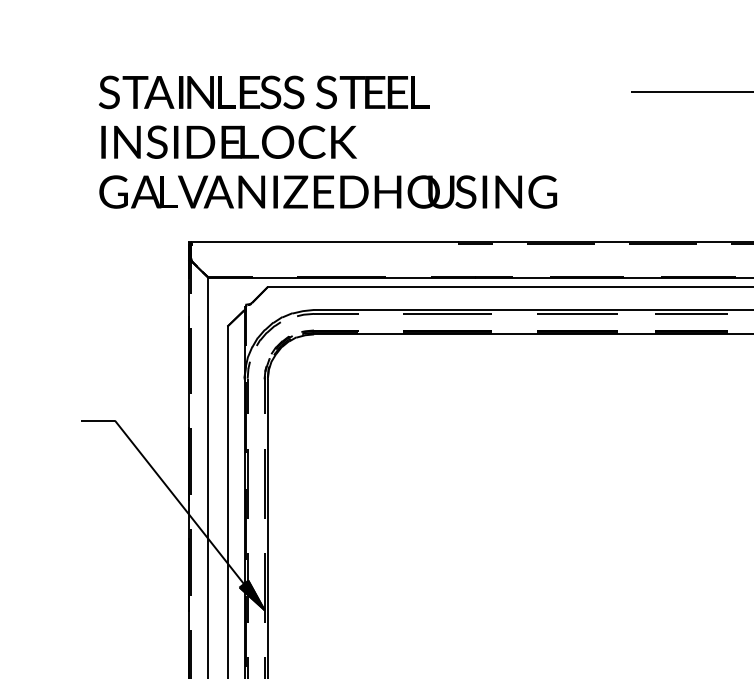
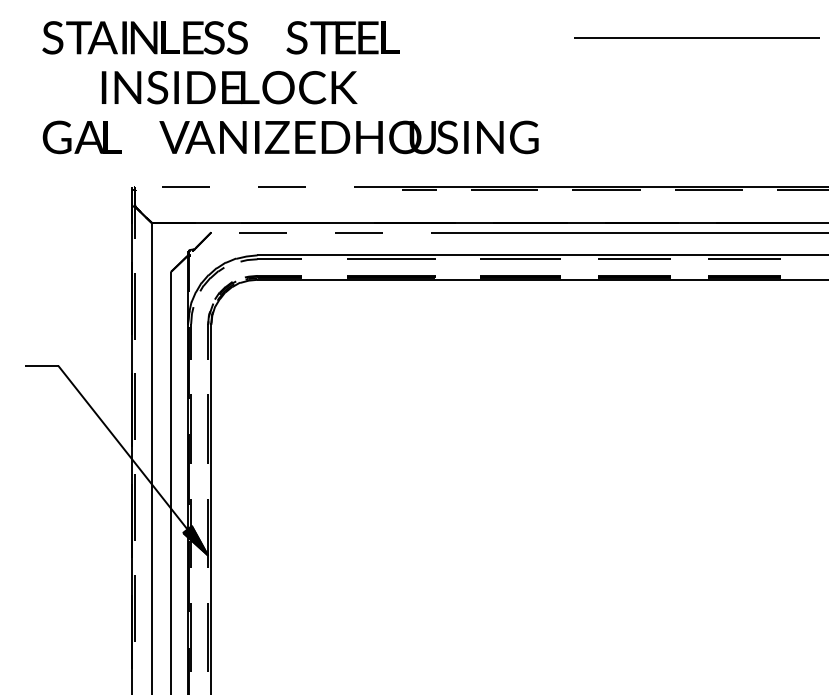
text: (372, 92) -> (342, 37), moved
text: (229, 142) -> (229, 87), moved
text: (367, 192) -> (348, 137), moved
line: (323, 242) -> (266, 187), solid -> dashed
line: (401, 287) -> (344, 232), solid -> dashed

